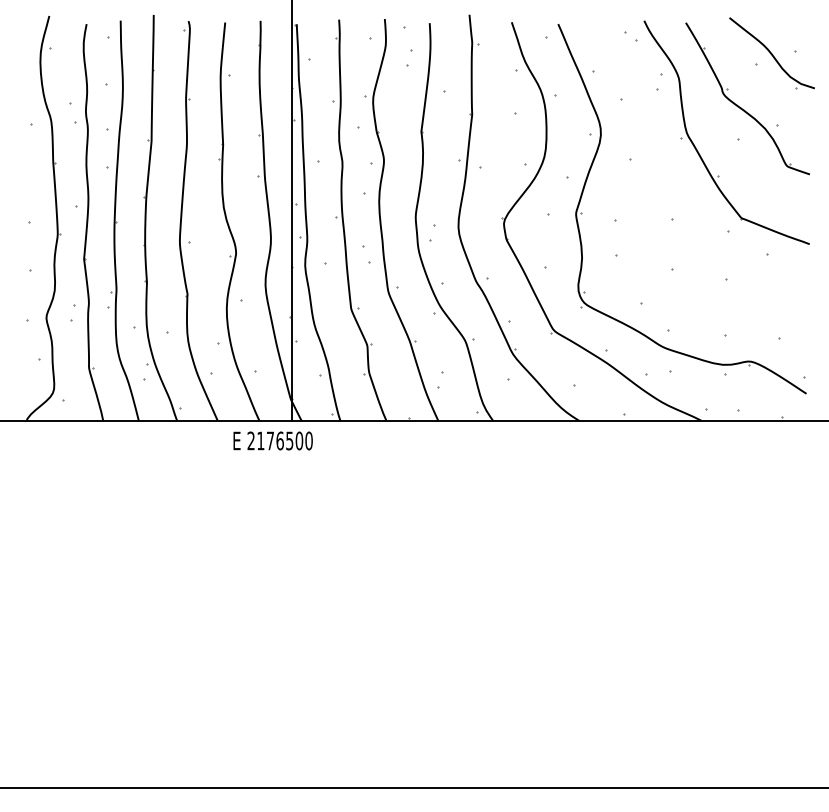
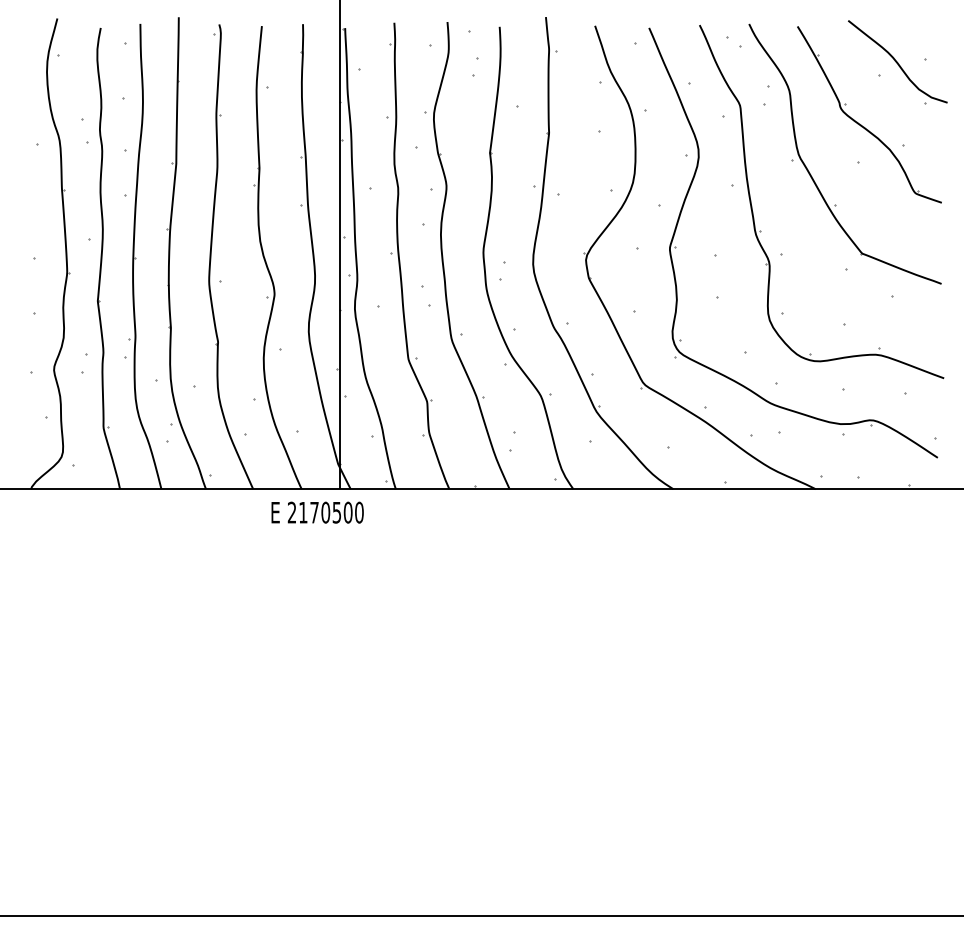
part: (654, 199) -> (761, 231), added
text: (279, 440) -> (325, 512), 2176500 -> 2170500

